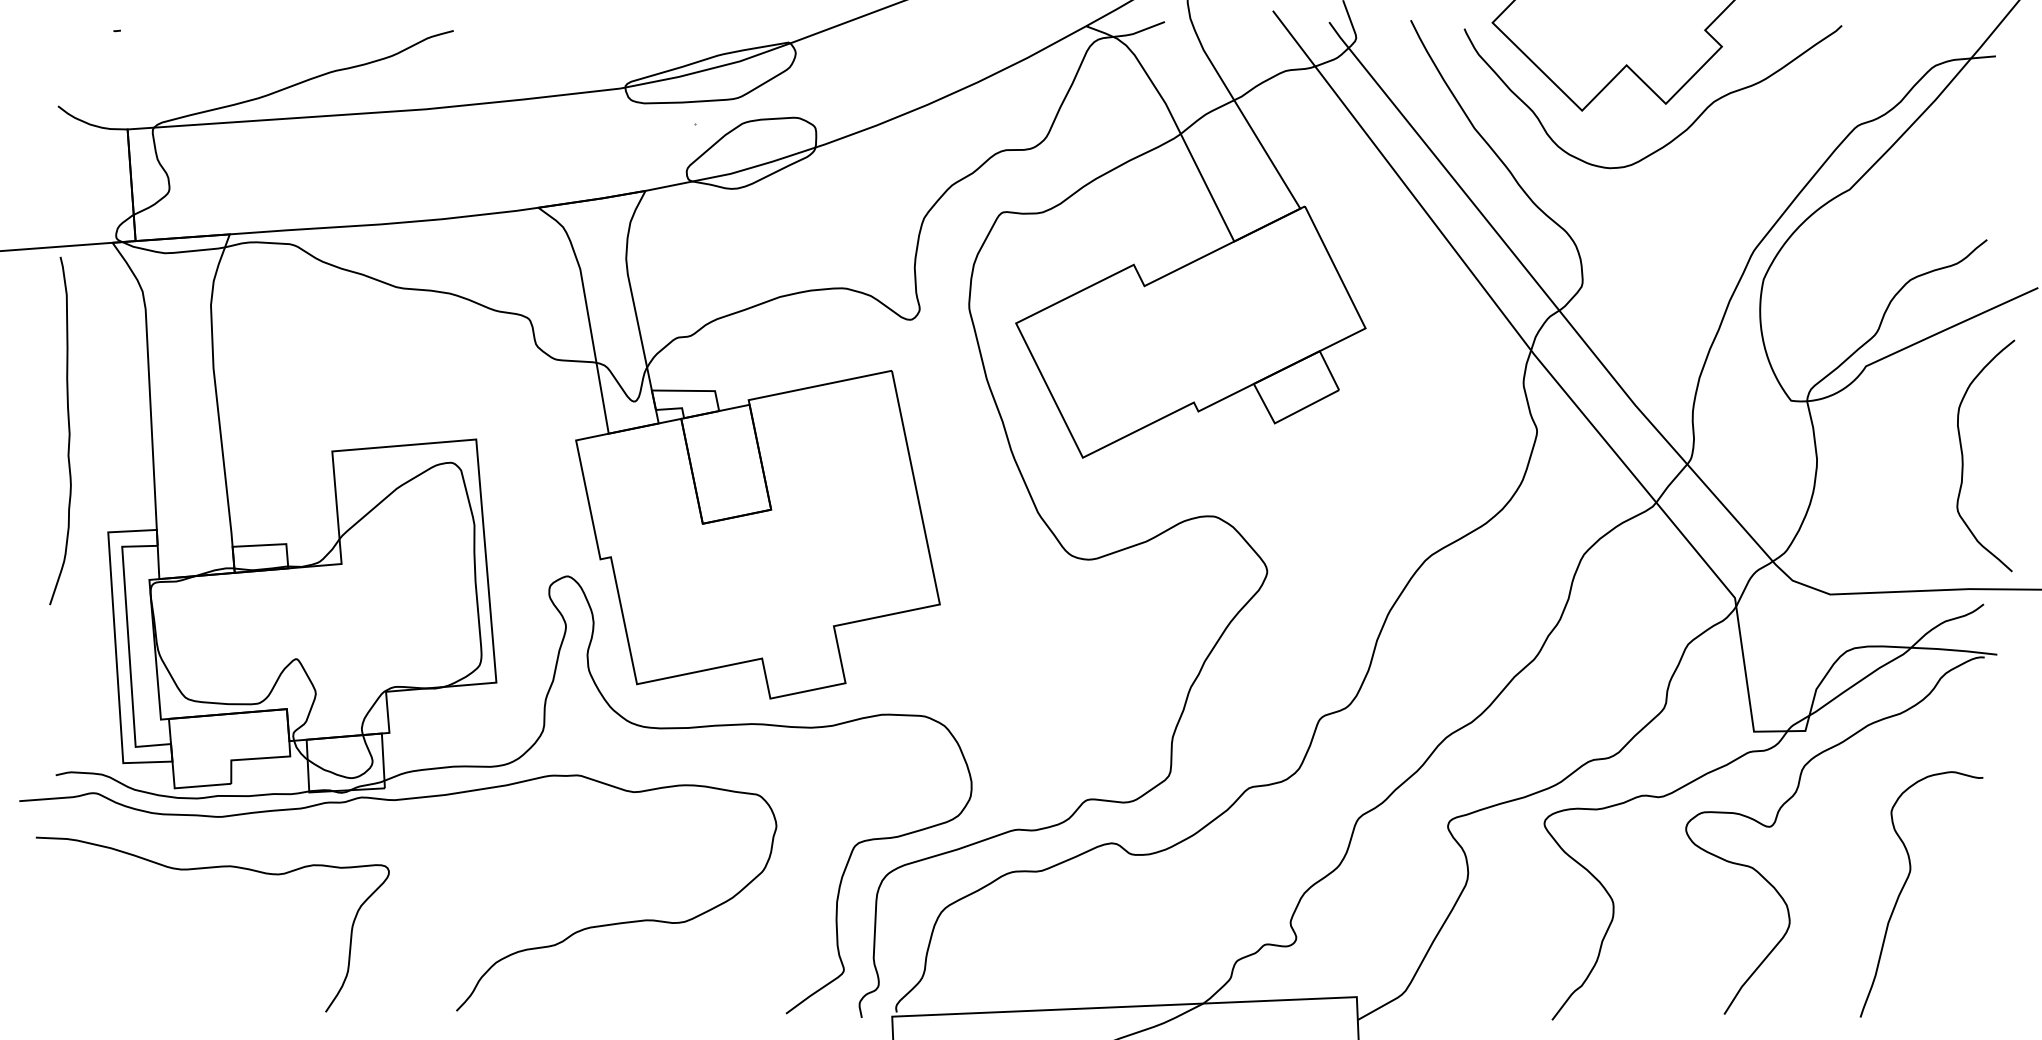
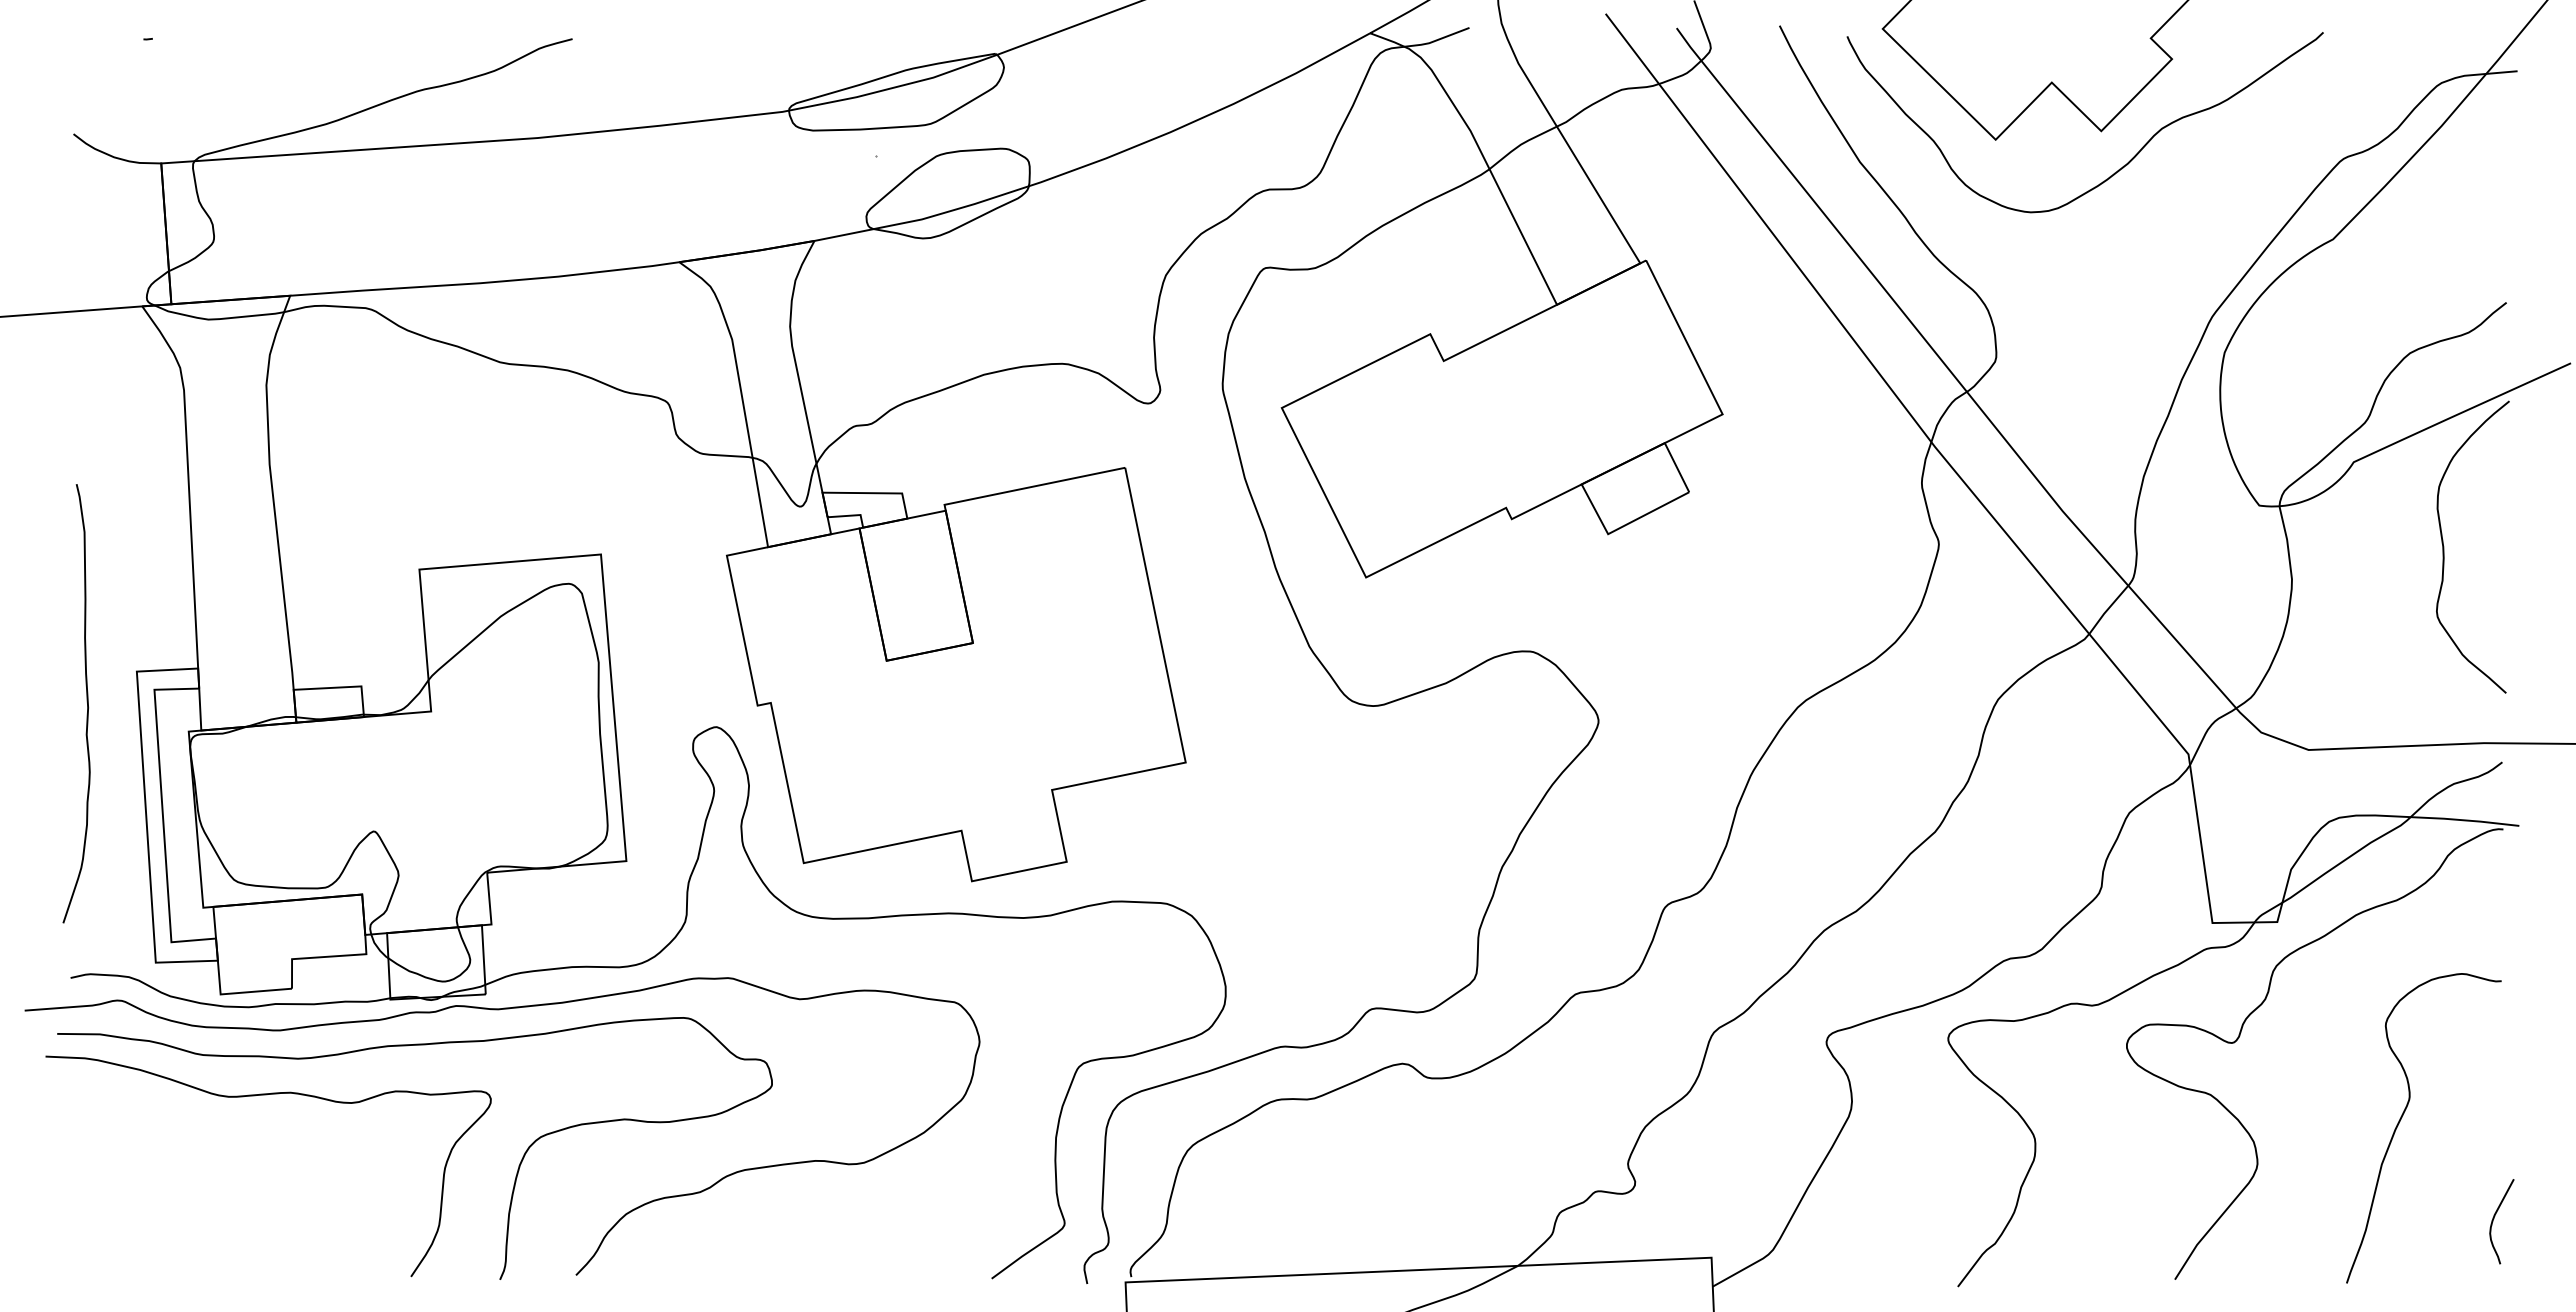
curve: (68, 429) -> (86, 701), moved
curve: (1963, 455) -> (2444, 546), moved
curve: (322, 829) -> (407, 1046), added
curve: (1977, 966) -> (2494, 1218), added

